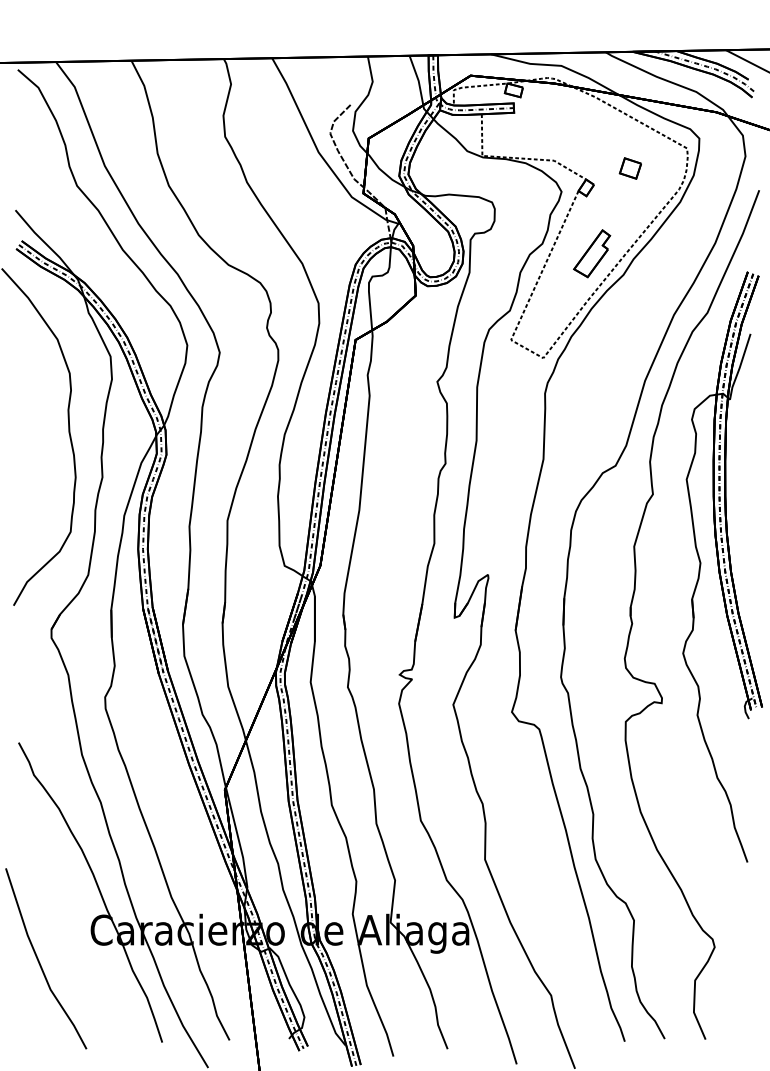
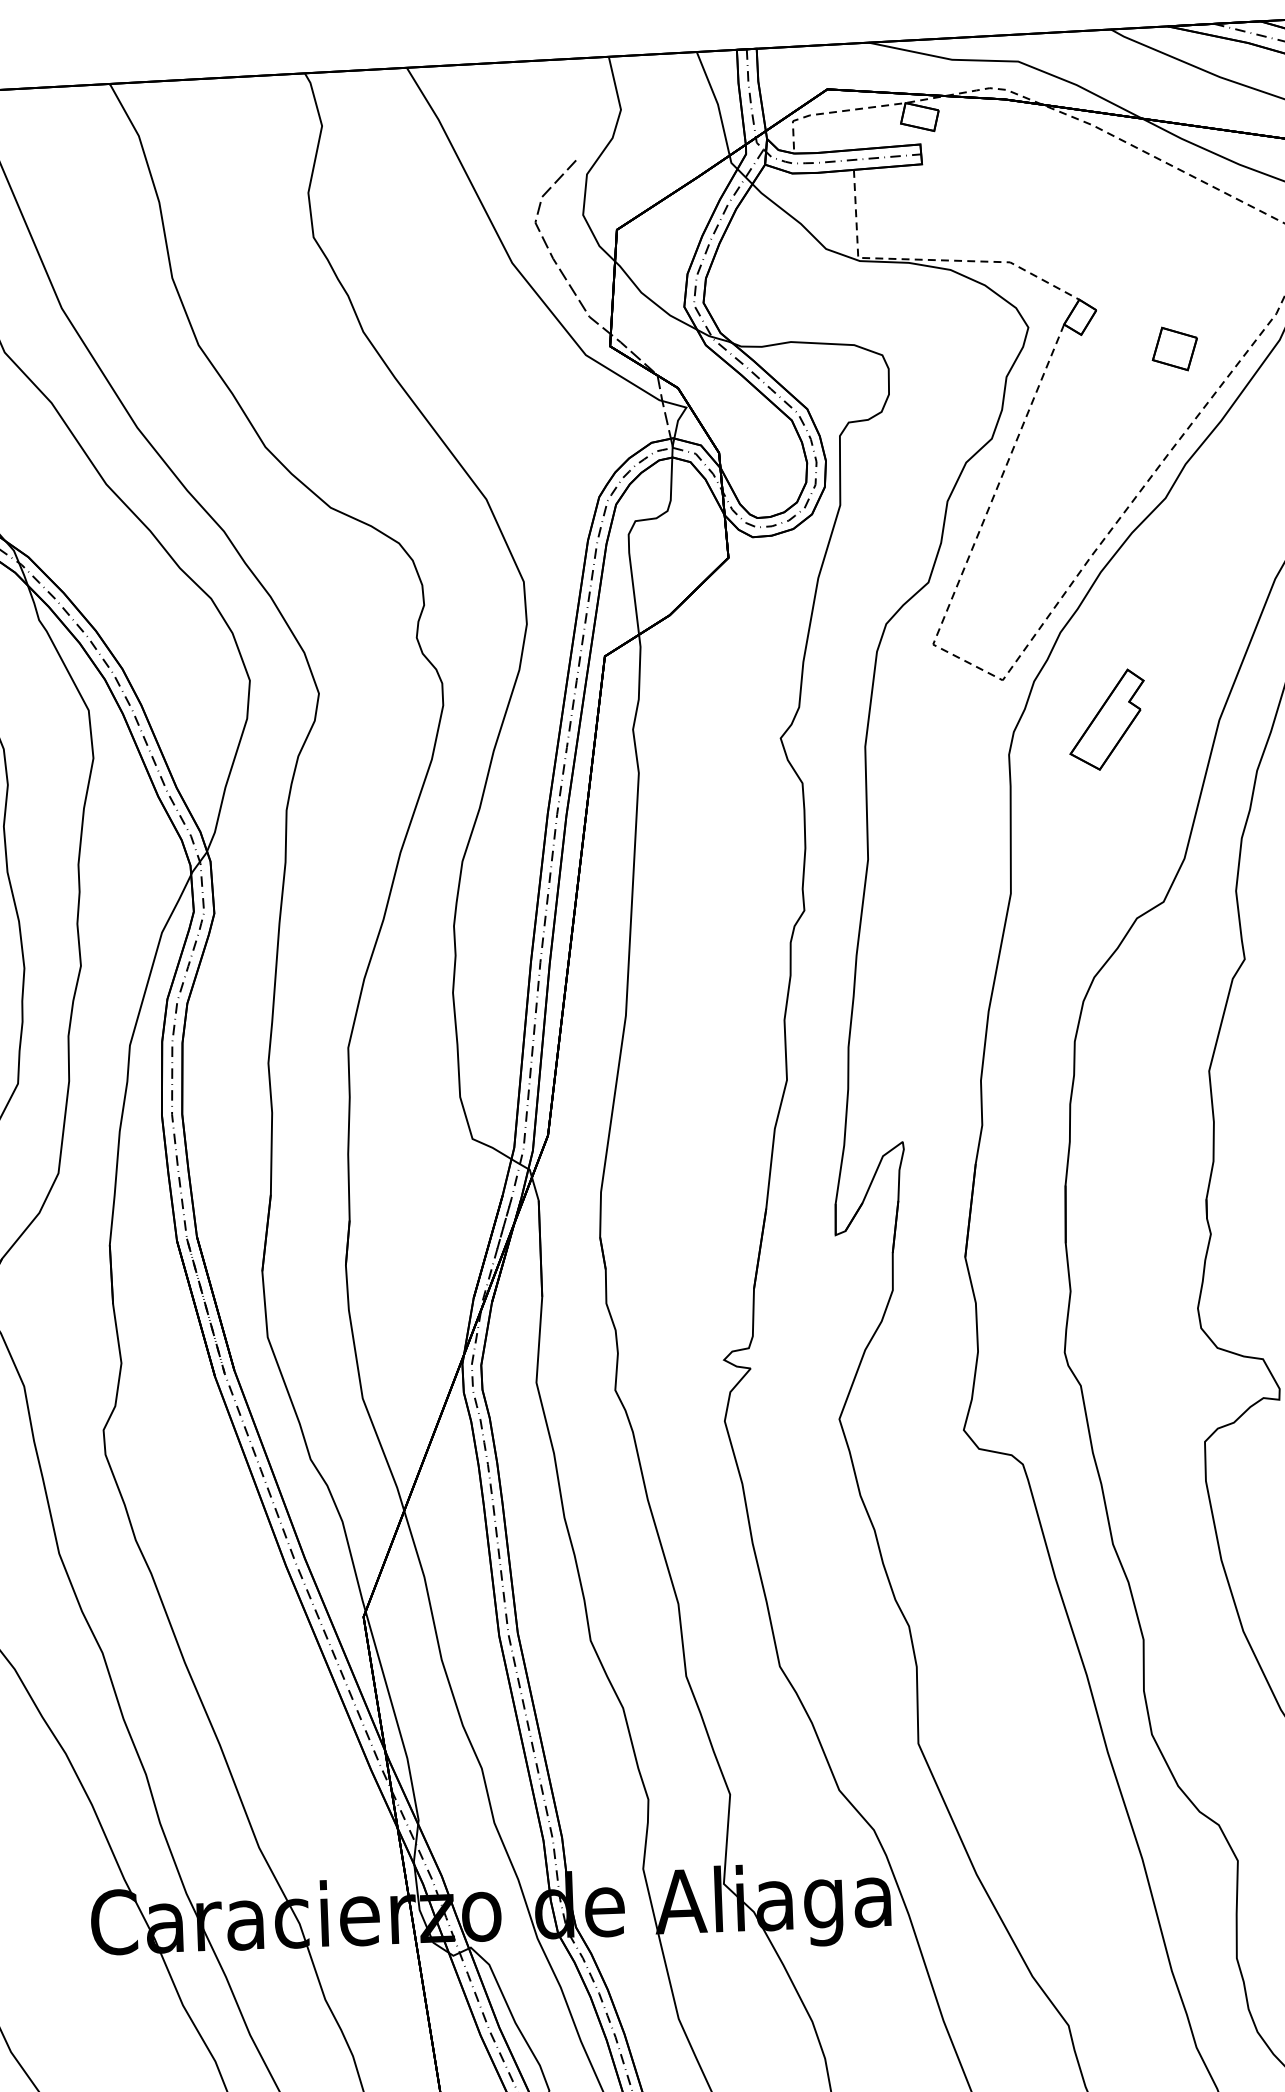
part: (629, 168) -> (1172, 349), moved
part: (592, 253) -> (1108, 719), moved

